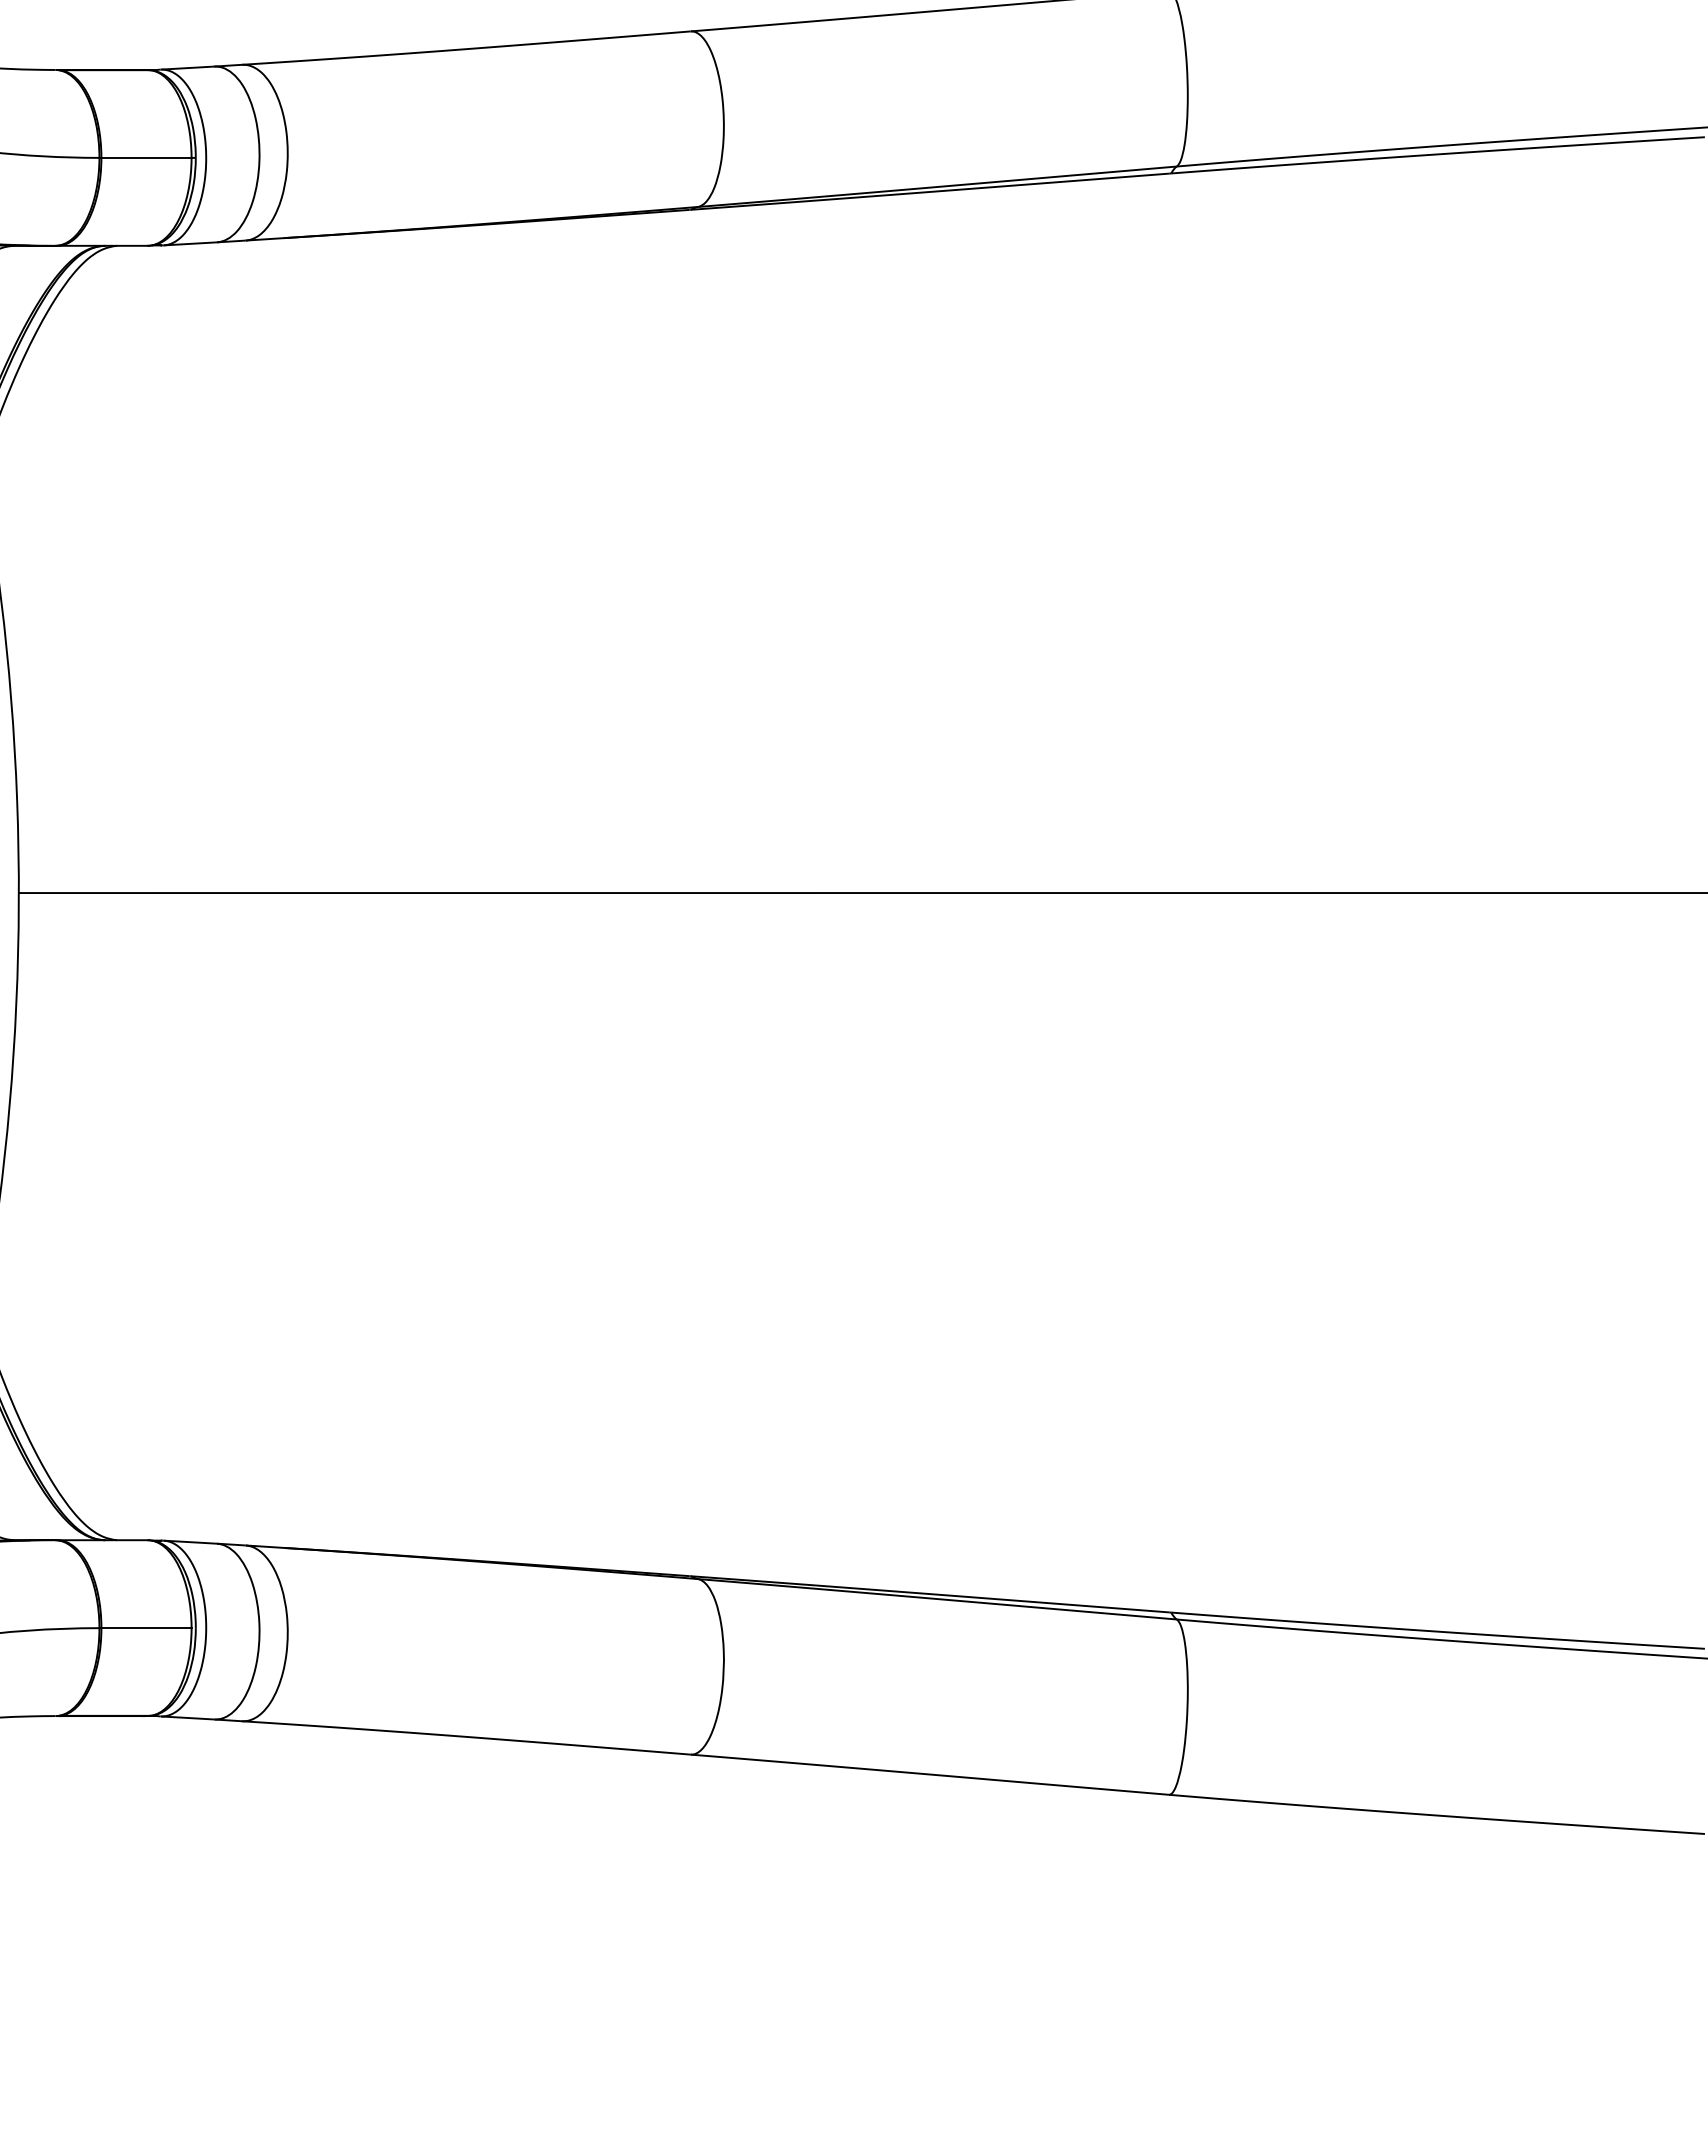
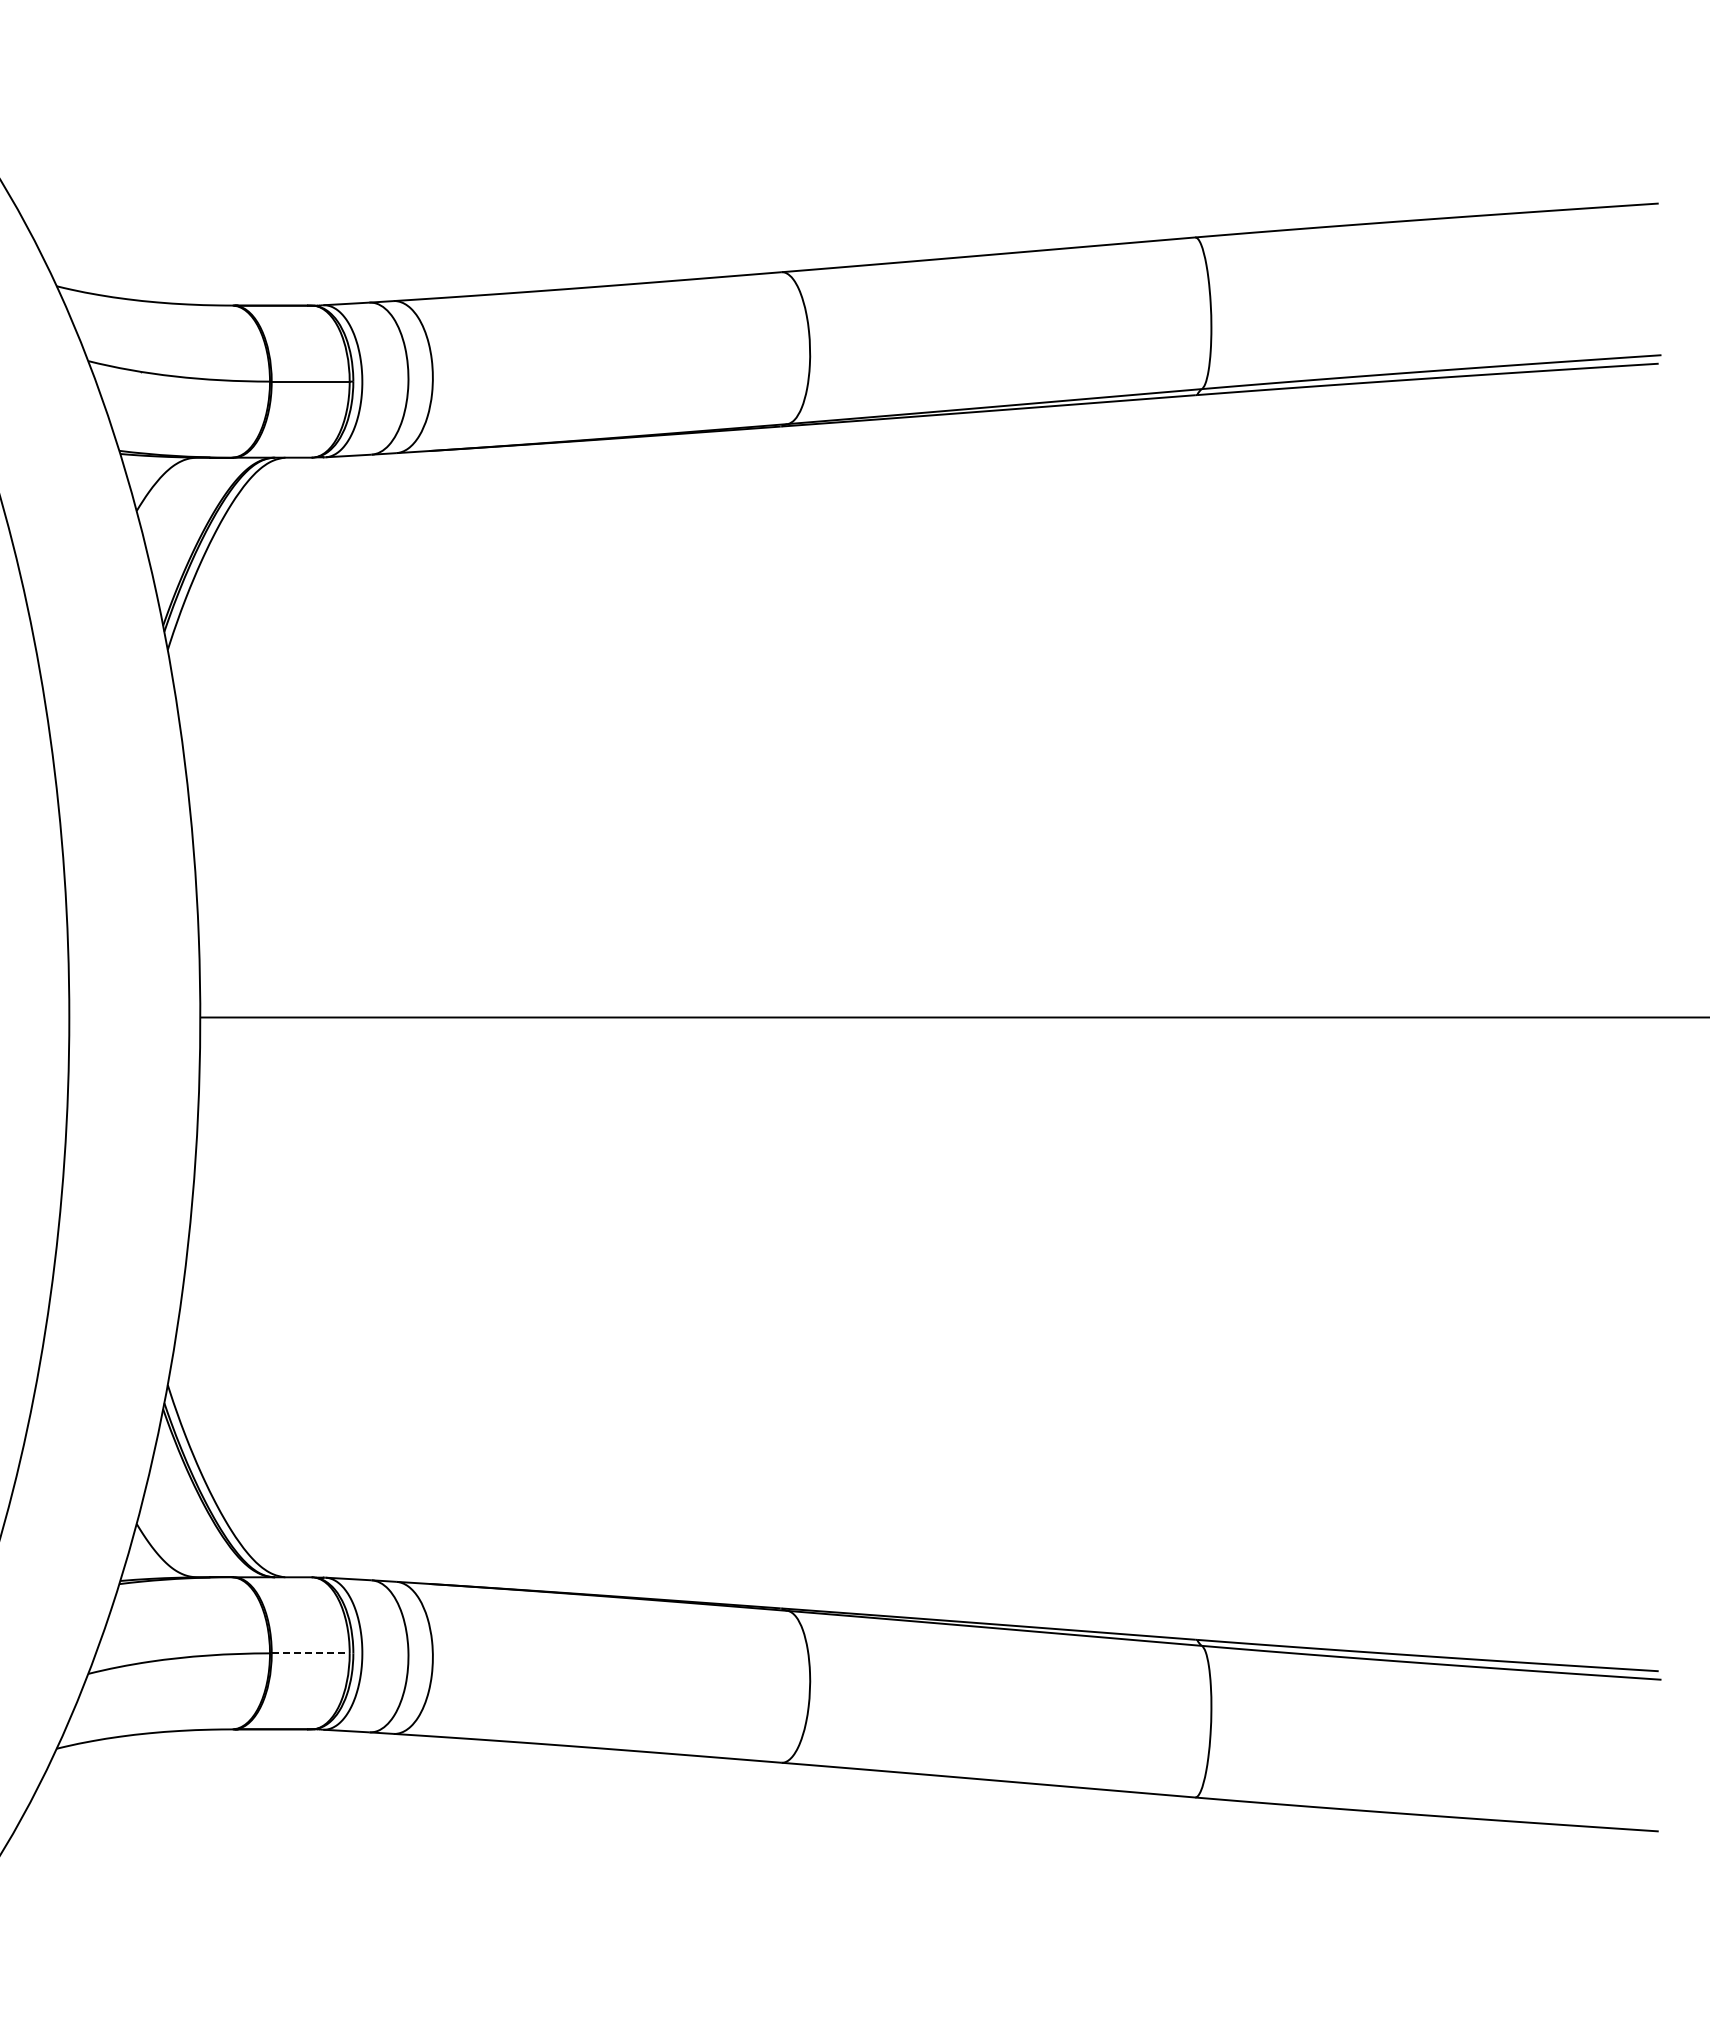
line: (146, 1628) -> (310, 1653), solid -> dashed

